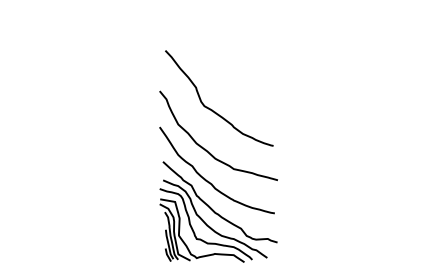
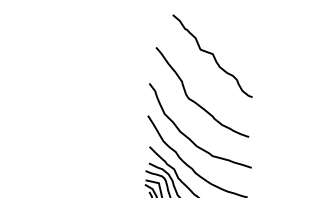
curve: (228, 56) -> (212, 55), added

